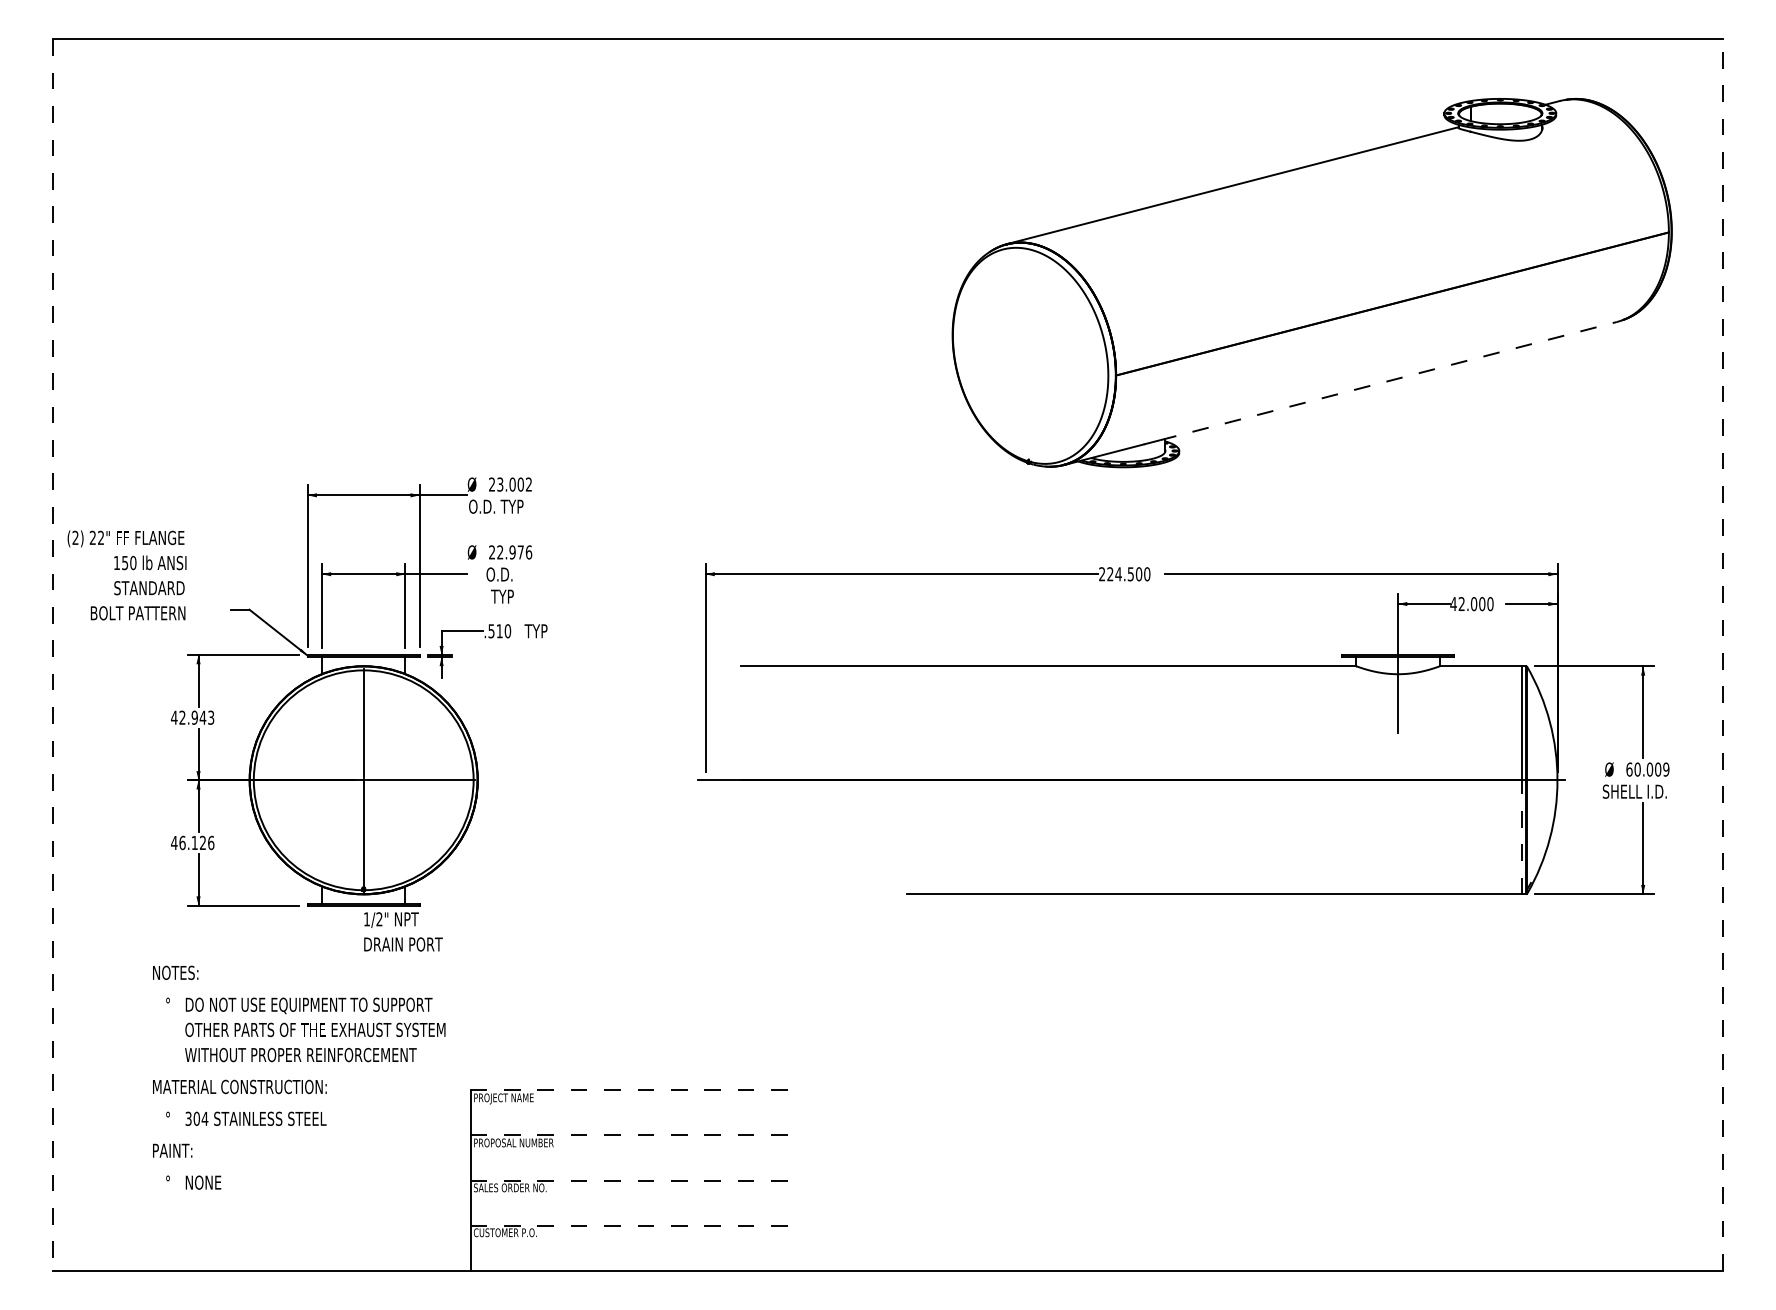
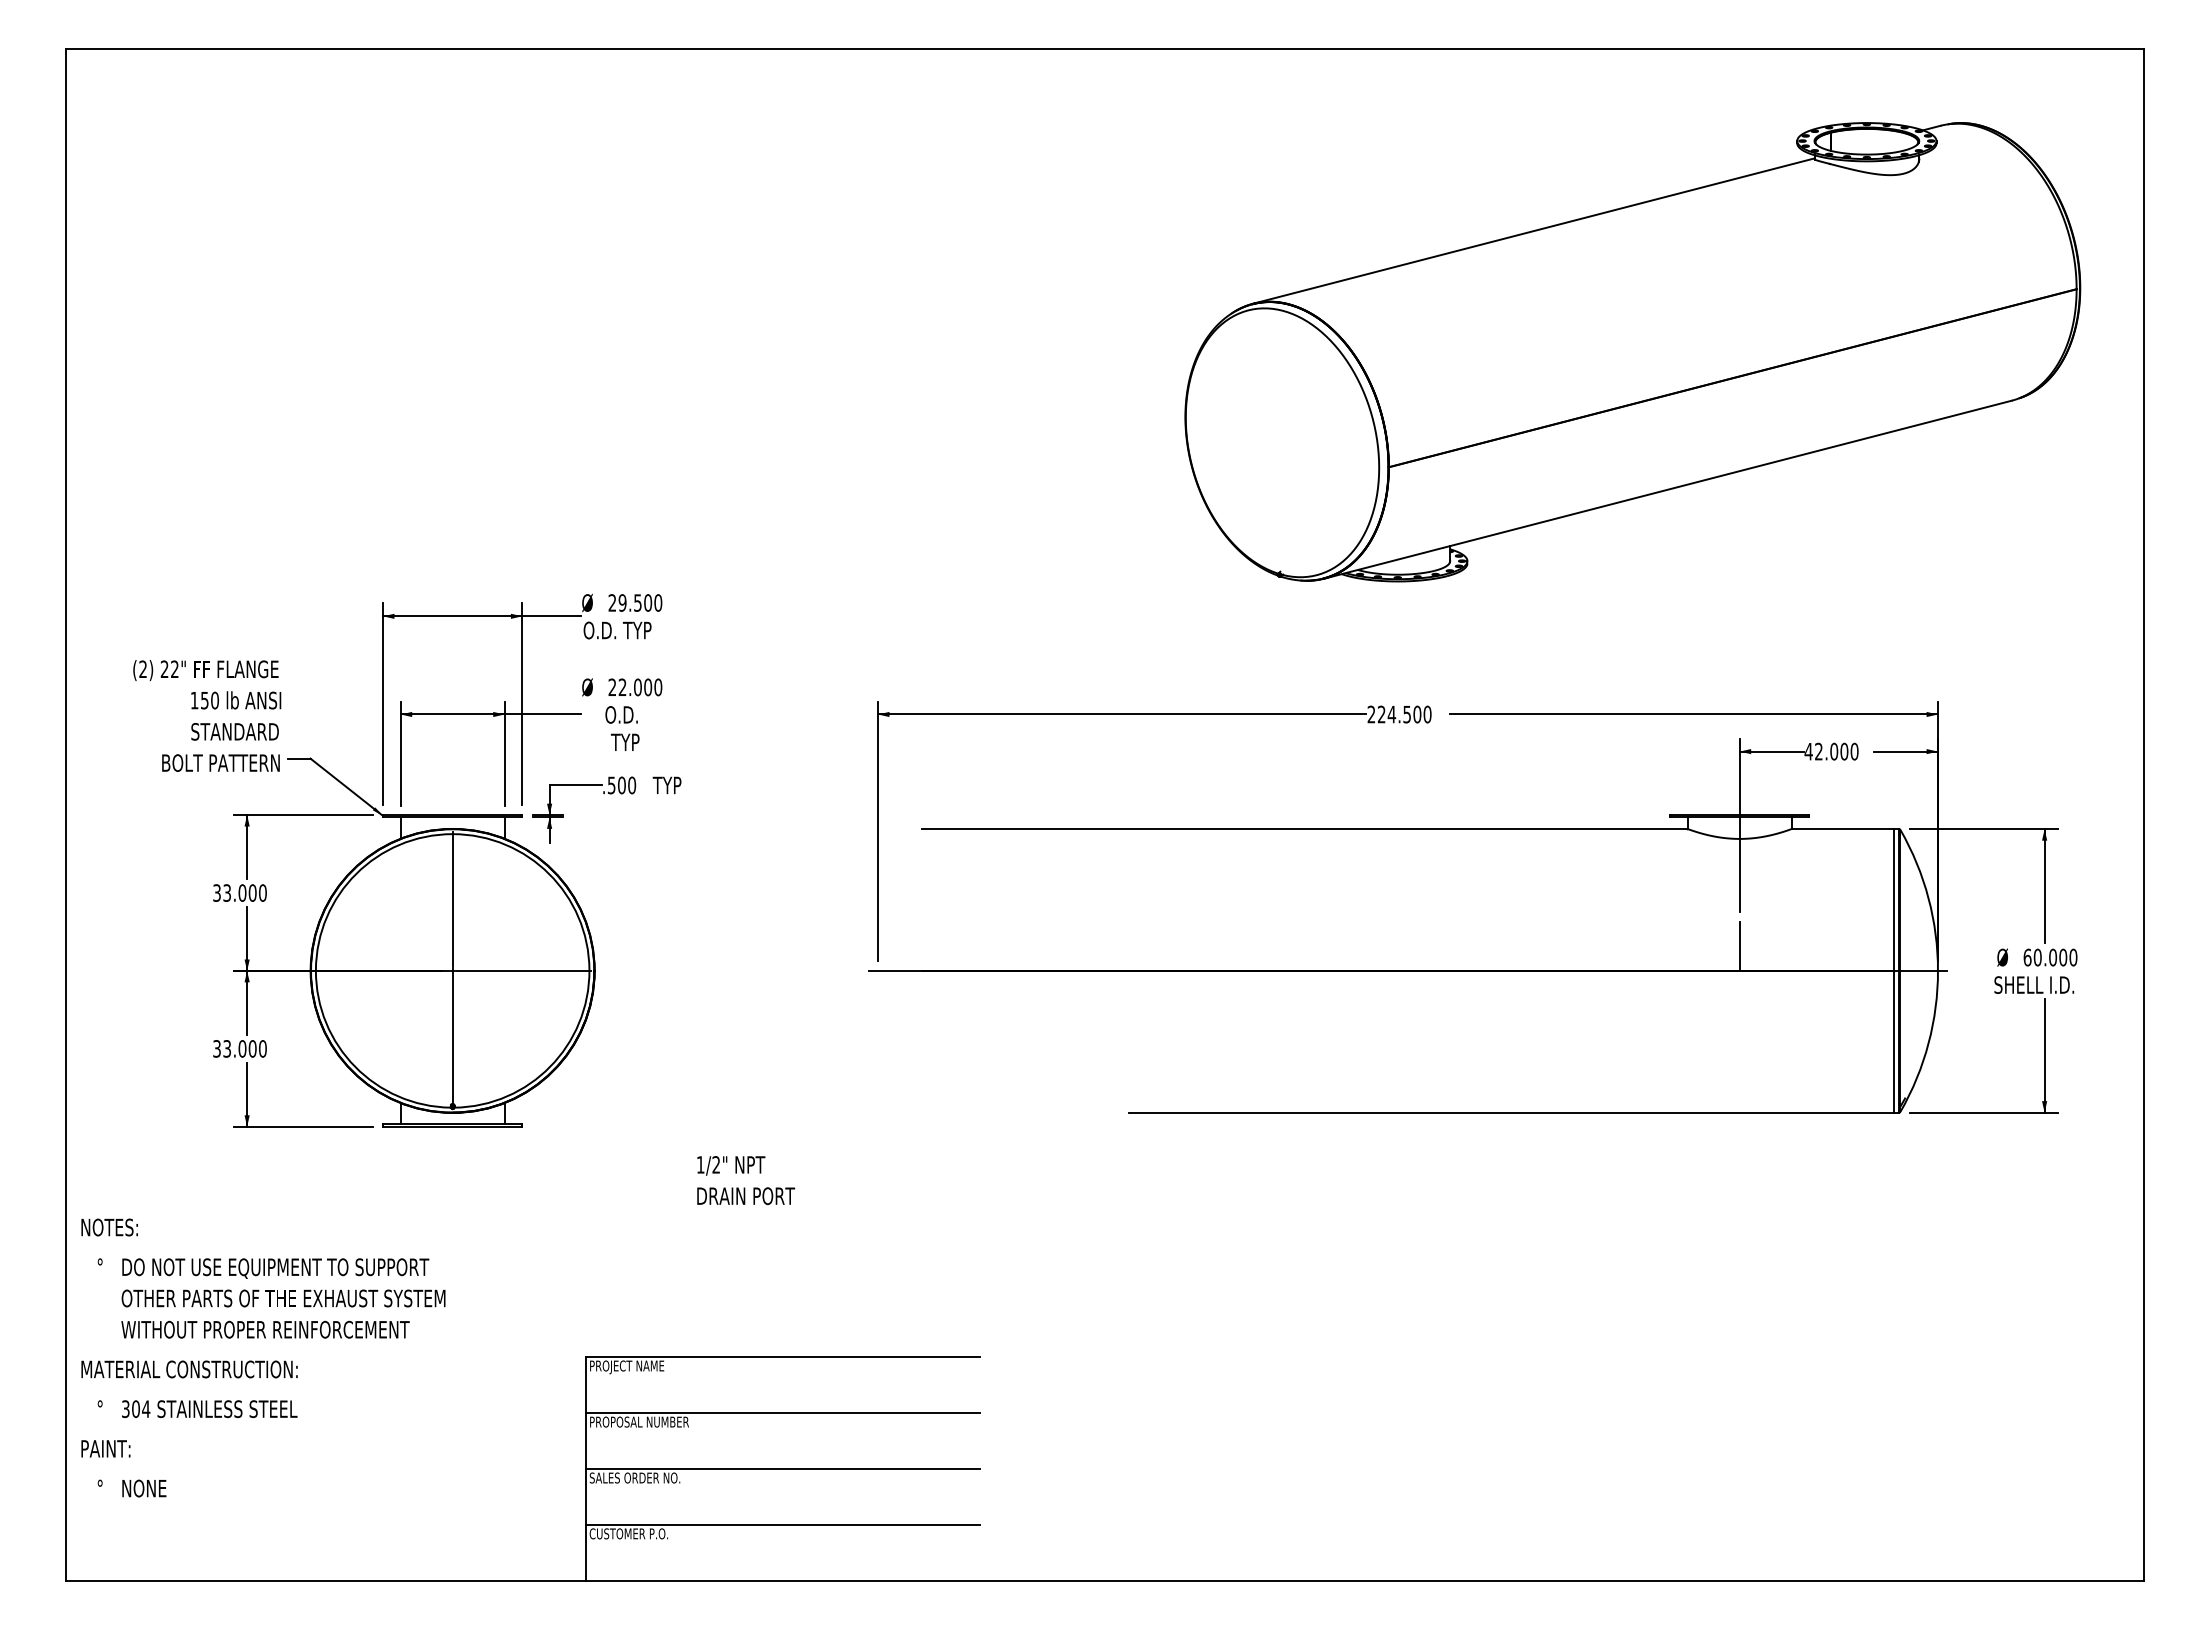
line: (1389, 381) -> (1728, 474), dashed -> solid
text: (514, 484) -> (640, 602), 23.002 -> 29.500
text: (520, 552) -> (647, 687), 22.976 -> 22.000
text: (127, 575) -> (207, 715), moved
text: (499, 631) -> (621, 785), .510 -> .500
line: (1722, 654) -> (2143, 814), dashed -> solid
line: (53, 655) -> (66, 815), dashed -> solid
text: (192, 717) -> (239, 892), 42.943 -> 33.000
line: (1397, 759) -> (1739, 945), added
text: (1666, 769) -> (2073, 957), 60.009 -> 60.000
line: (1522, 837) -> (1894, 1041), dashed -> solid
text: (192, 842) -> (239, 1048), 46.126 -> 33.000
text: (403, 931) -> (746, 1180), moved
text: (299, 1077) -> (263, 1357), moved
line: (628, 1090) -> (782, 1356), dashed -> solid
line: (628, 1135) -> (782, 1412), dashed -> solid
line: (628, 1180) -> (782, 1468), dashed -> solid
line: (629, 1225) -> (783, 1524), dashed -> solid

